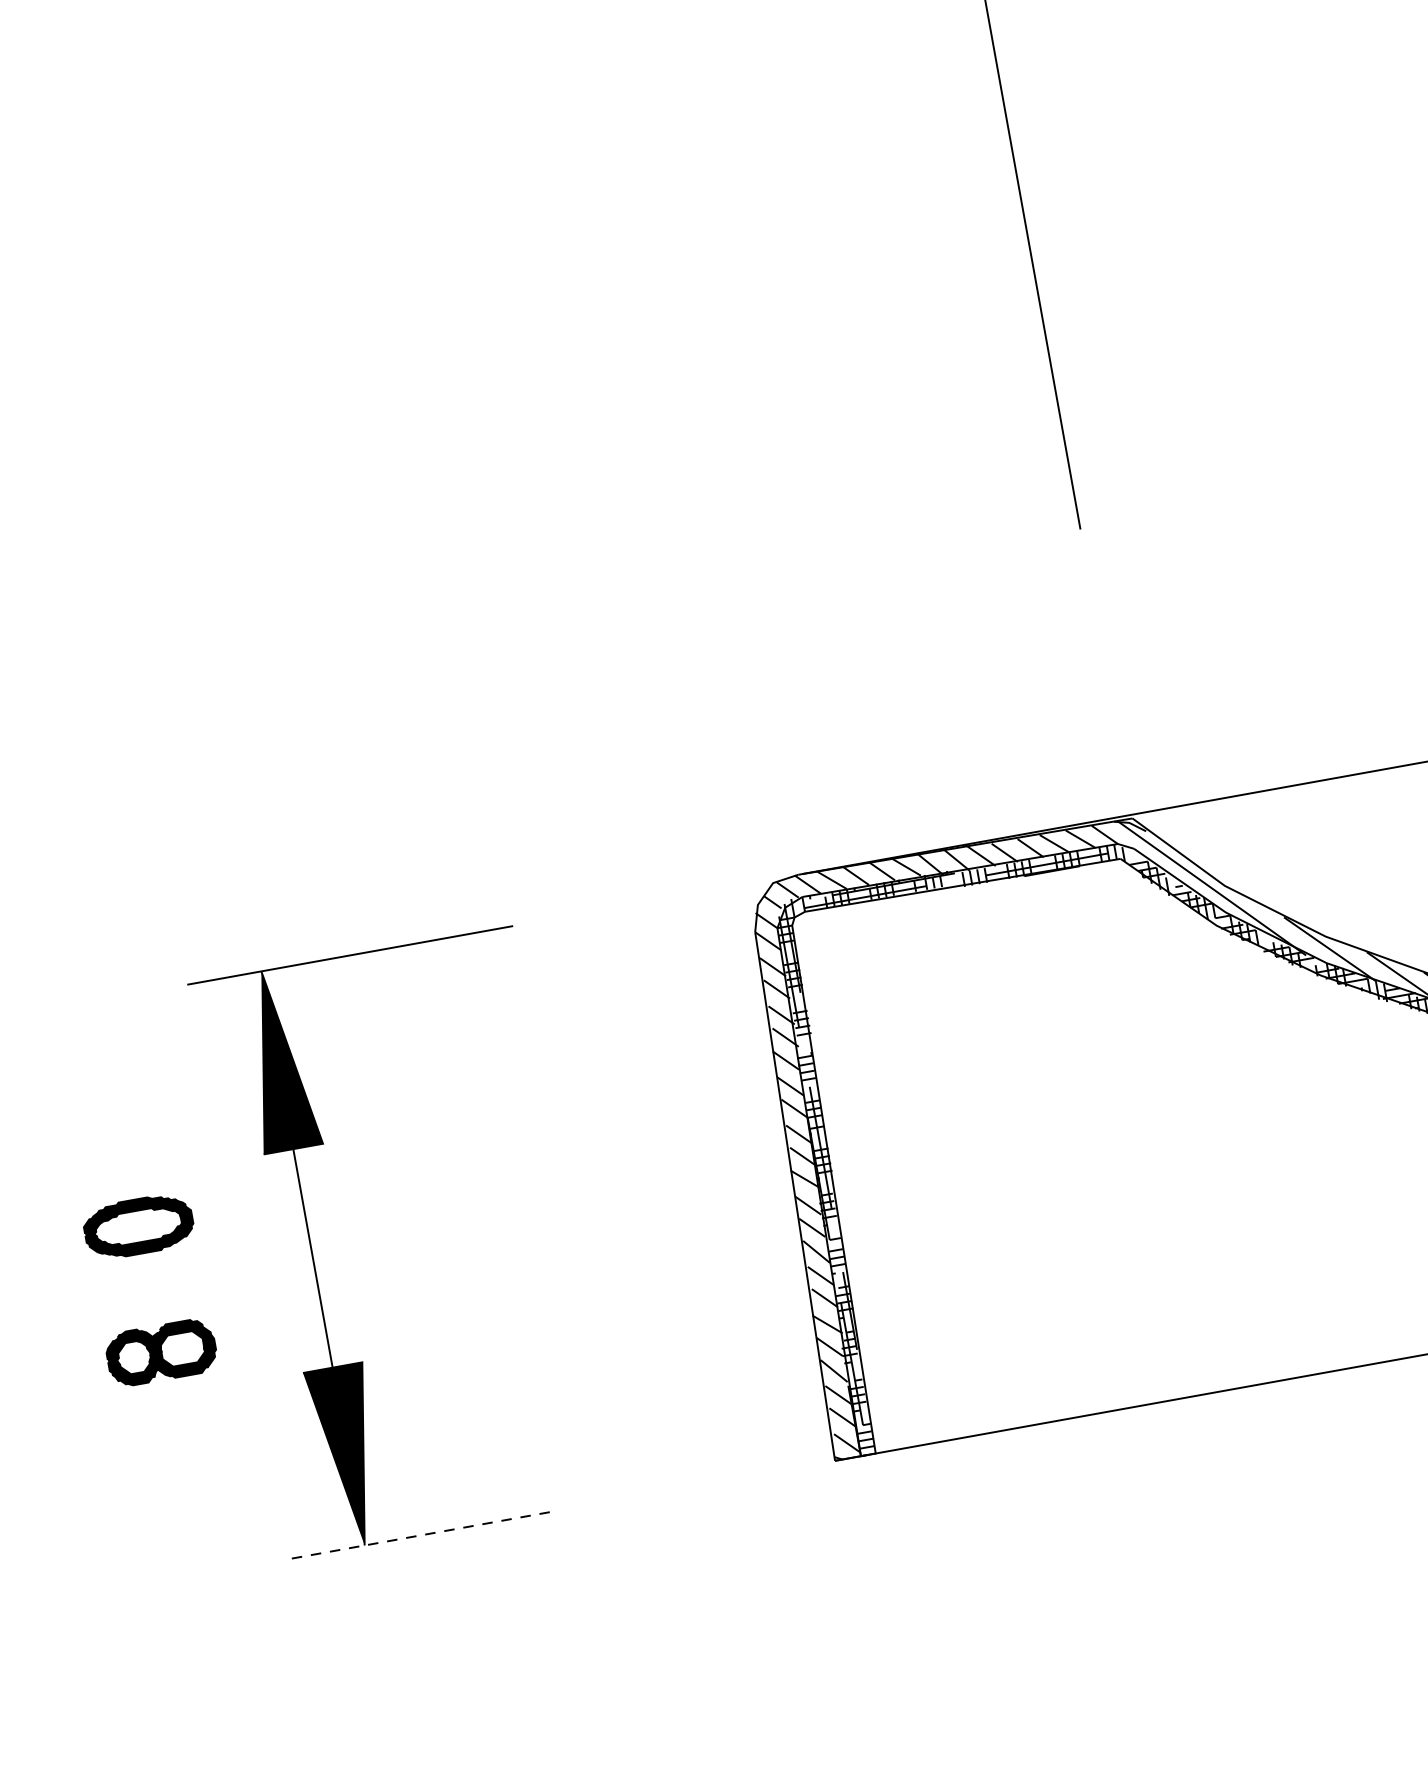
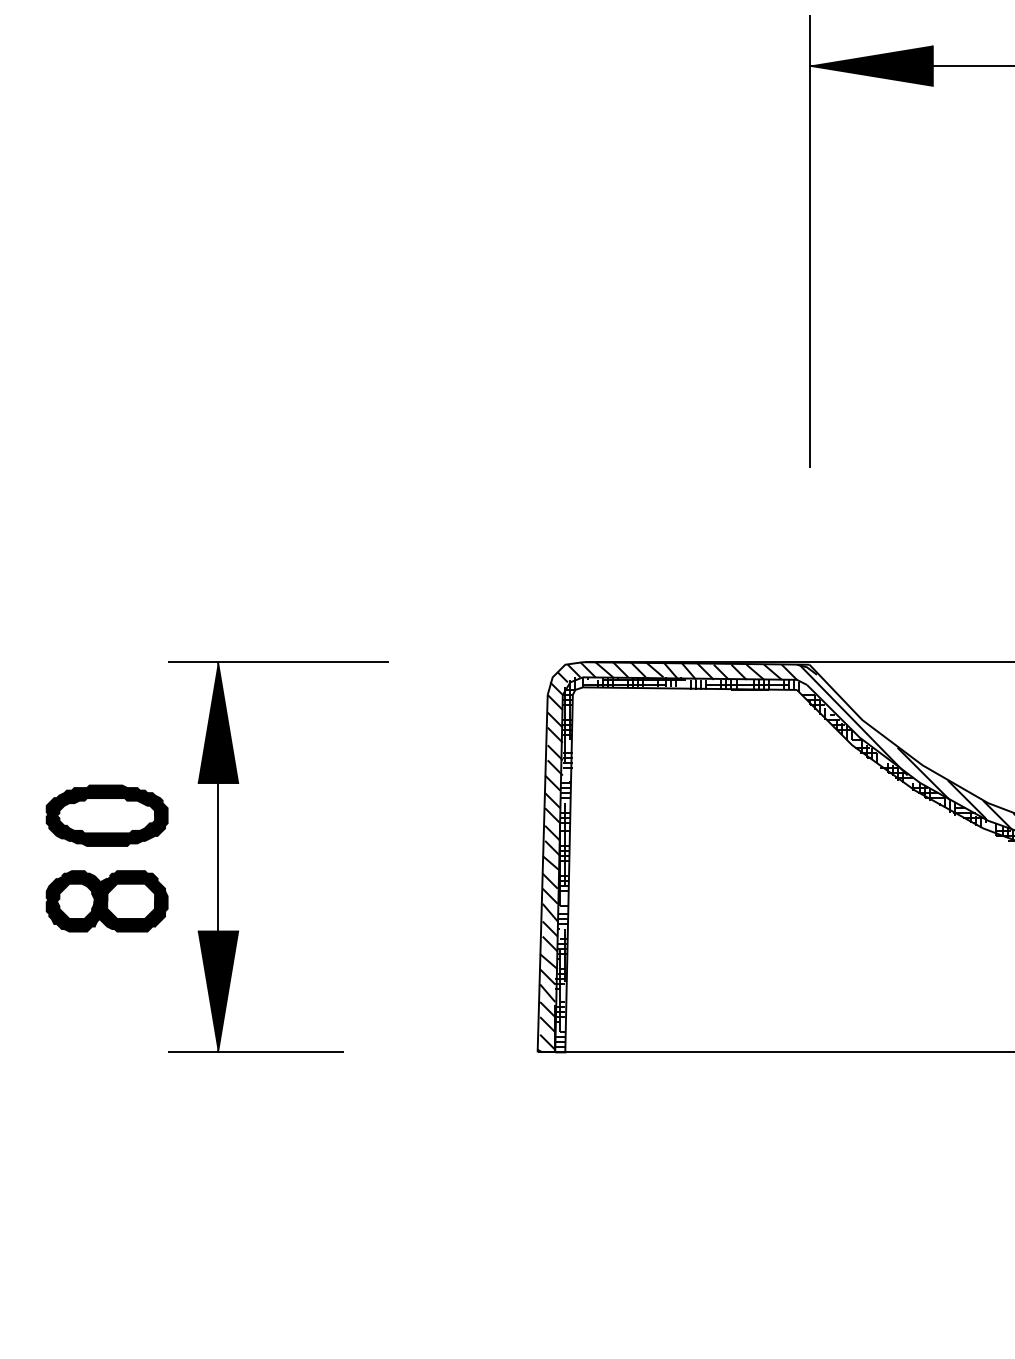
part: (137, 1226) -> (106, 815), size x1.67
part: (160, 1352) -> (106, 901), size x1.67
line: (419, 1535) -> (255, 1052), dashed -> solid

